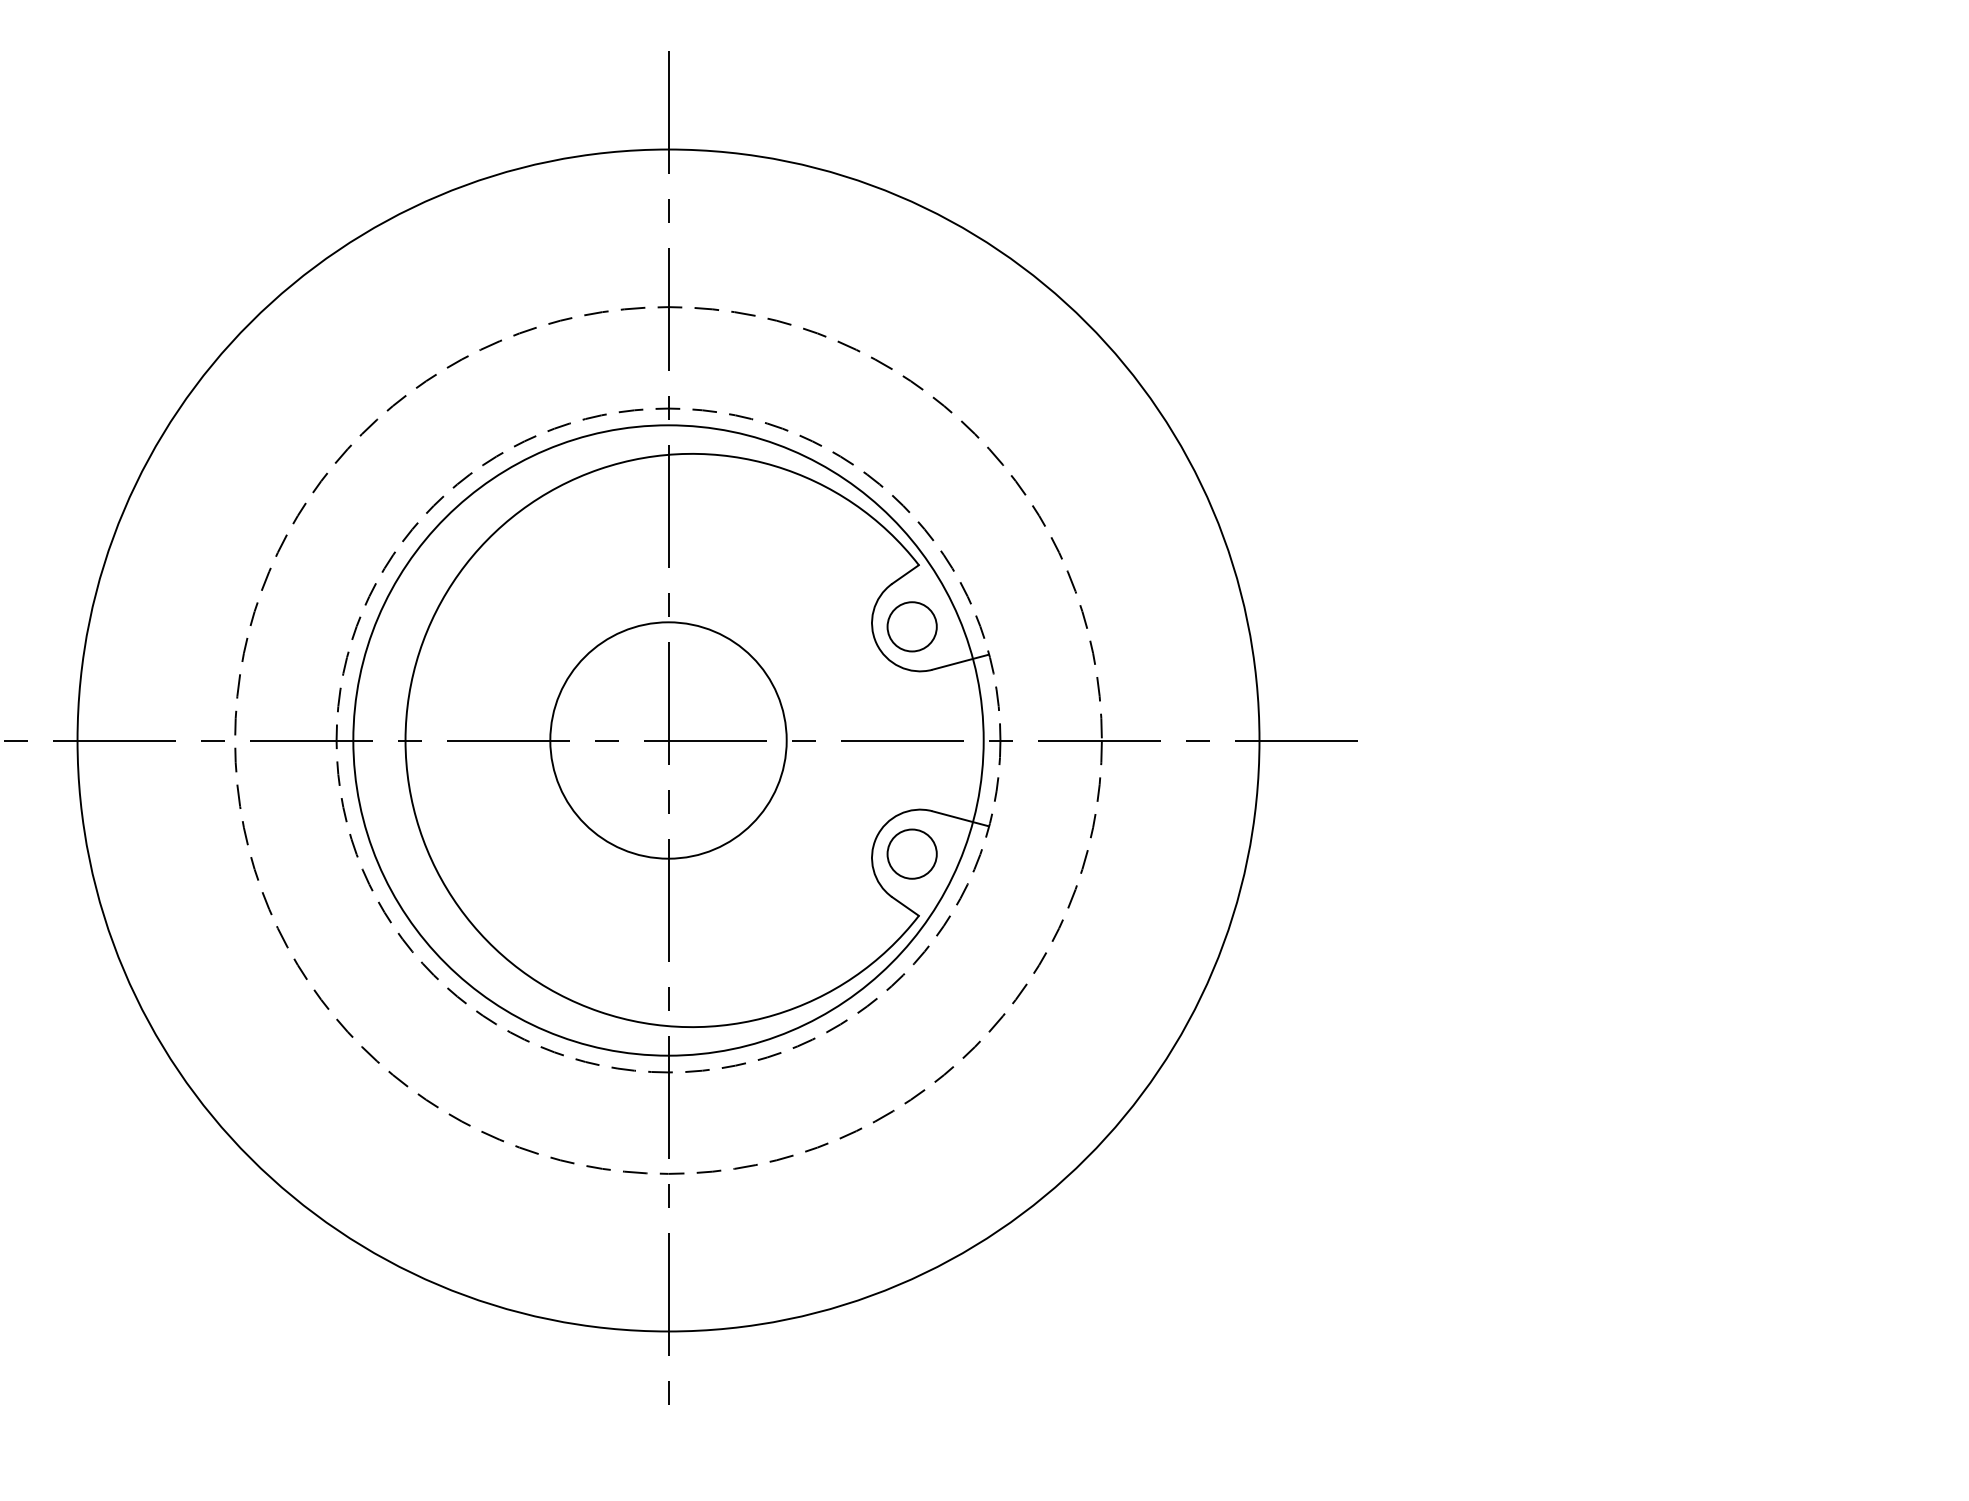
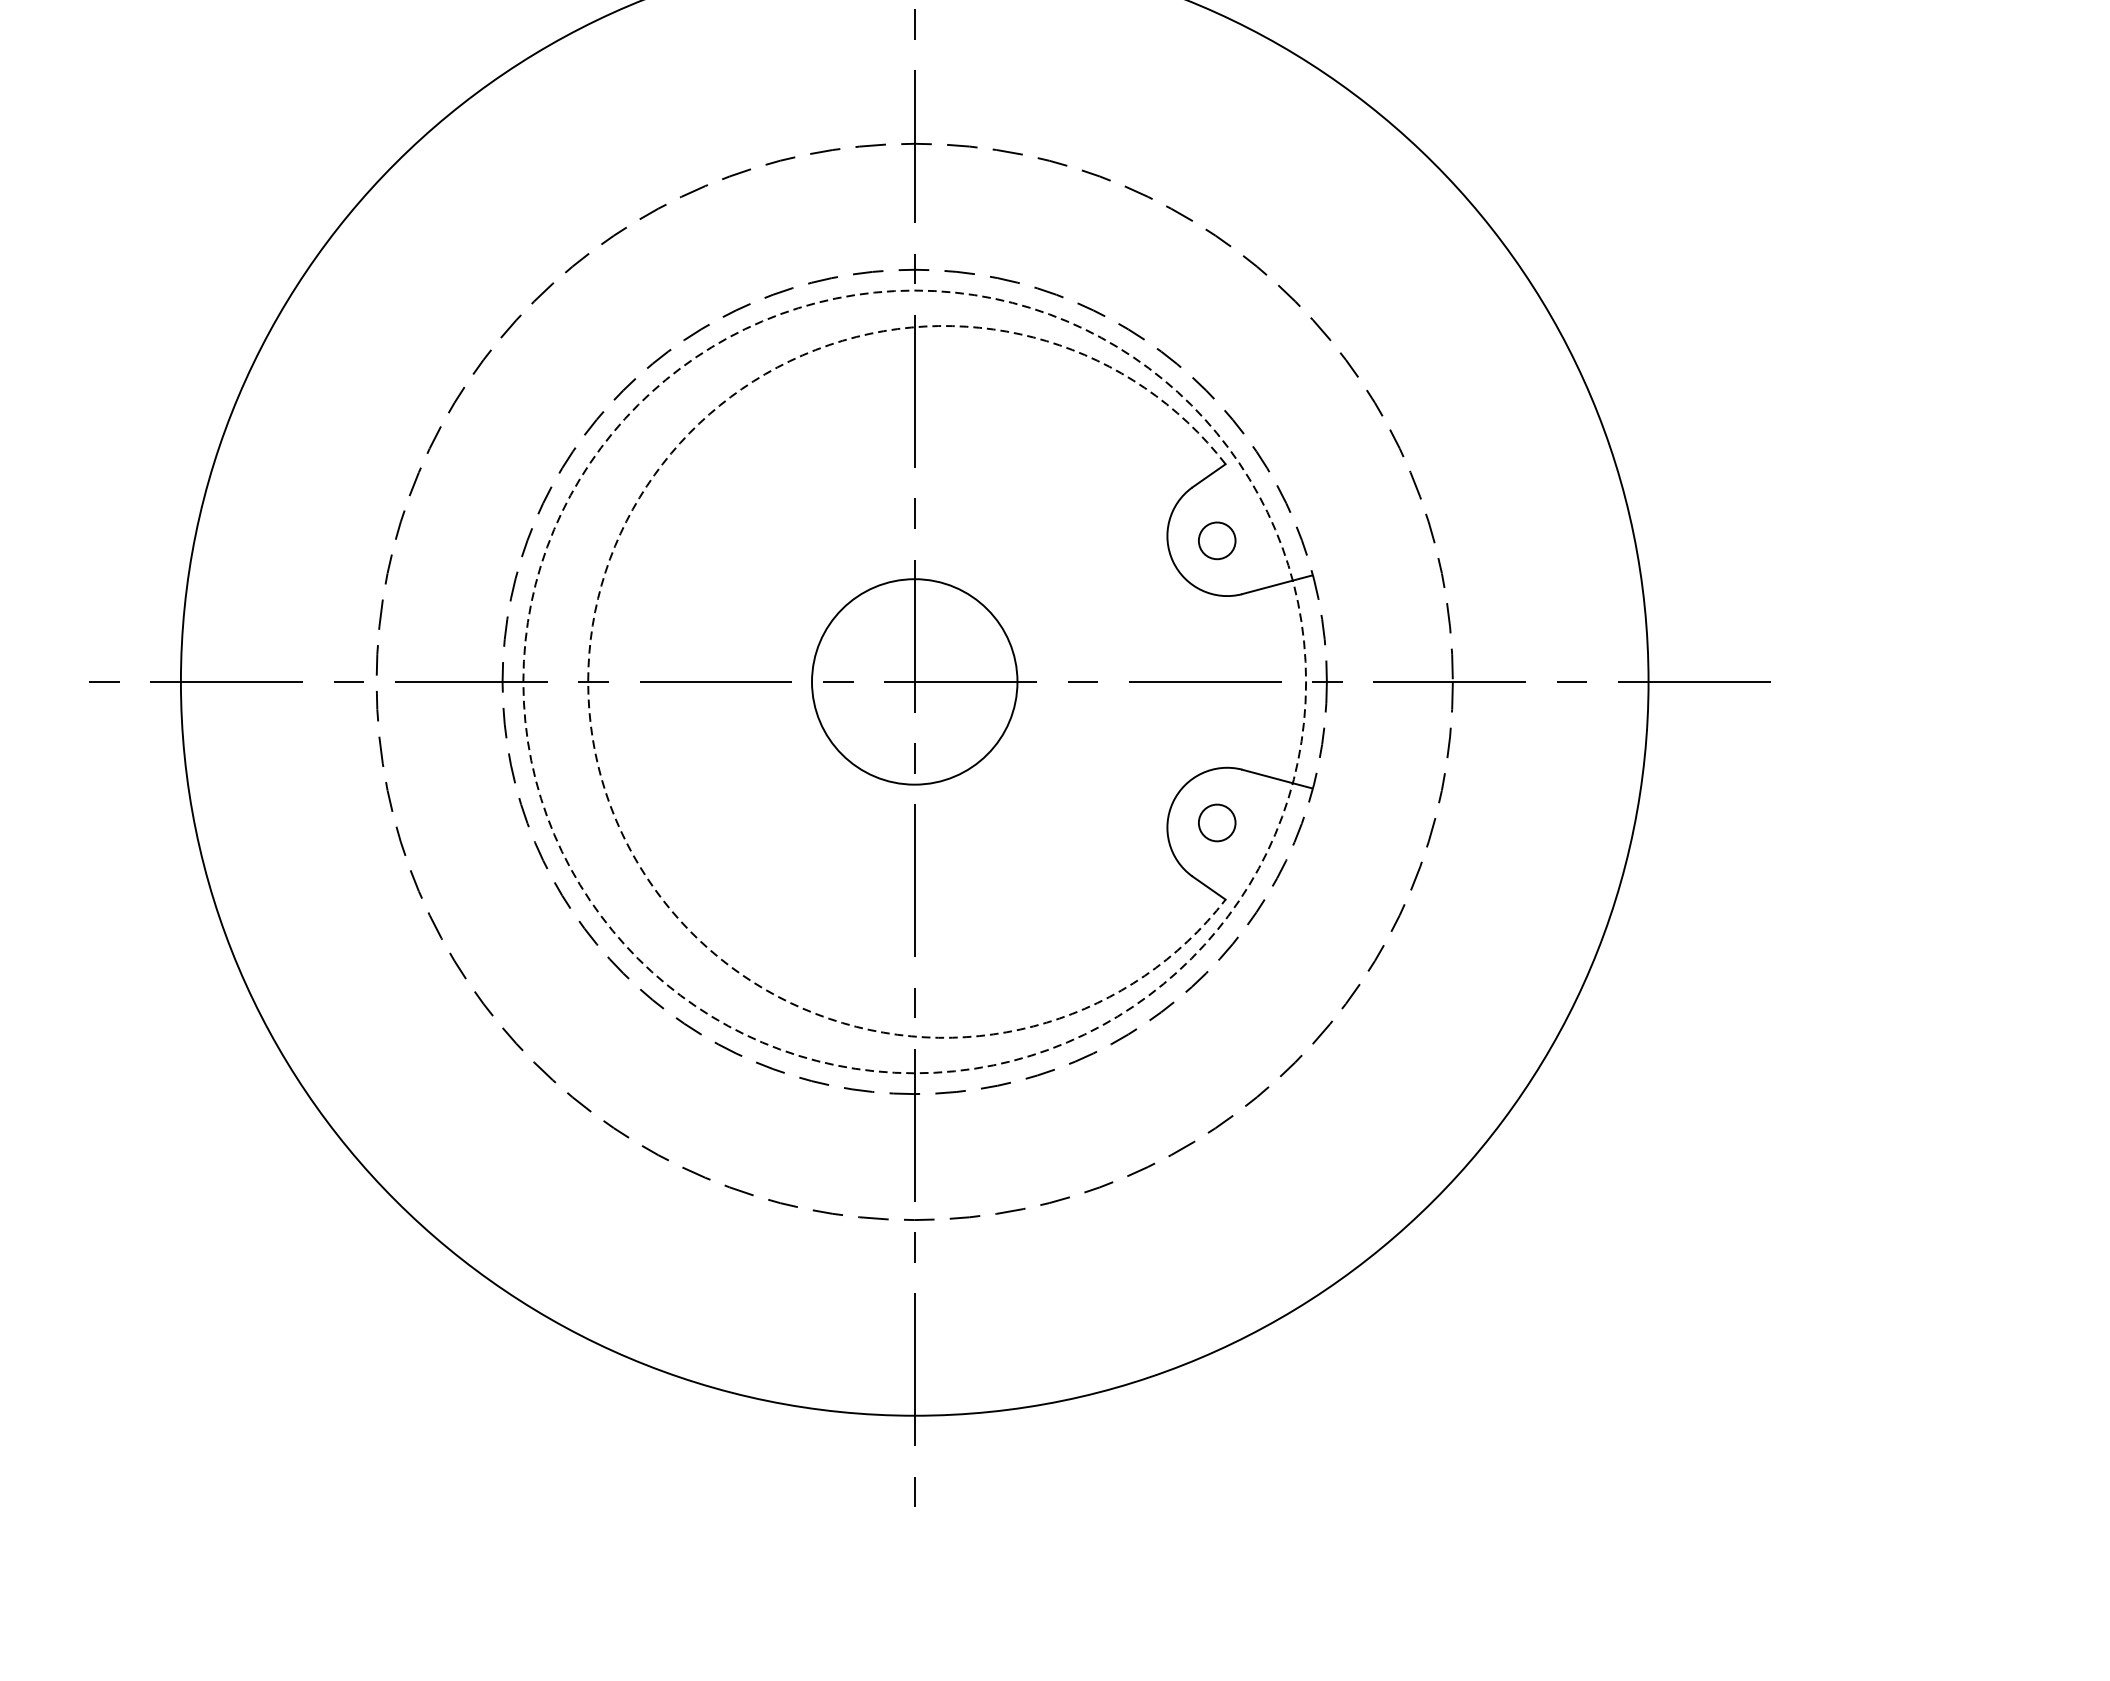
circle: (911, 626) -> (1216, 540), size x0.6
arc: (405, 740) -> (588, 681), solid -> dashed
circle: (668, 740) -> (914, 681), size x0.7
circle: (668, 740) -> (914, 681), solid -> dashed
circle: (911, 853) -> (1216, 822), size x0.6

